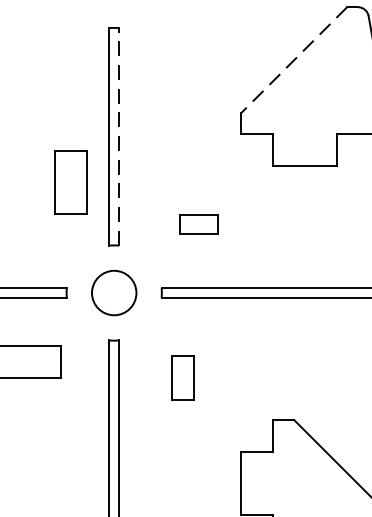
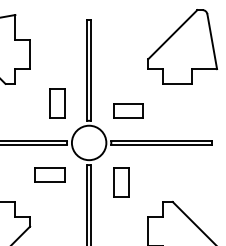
line: (293, 59) -> (172, 34), dashed -> solid
line: (119, 135) -> (91, 69), dashed -> solid
part: (71, 182) -> (57, 103), moved
part: (198, 223) -> (128, 110), size x1.67
circle: (112, 292) -> (88, 142), size x1.67
part: (183, 378) -> (121, 182), size x1.43

